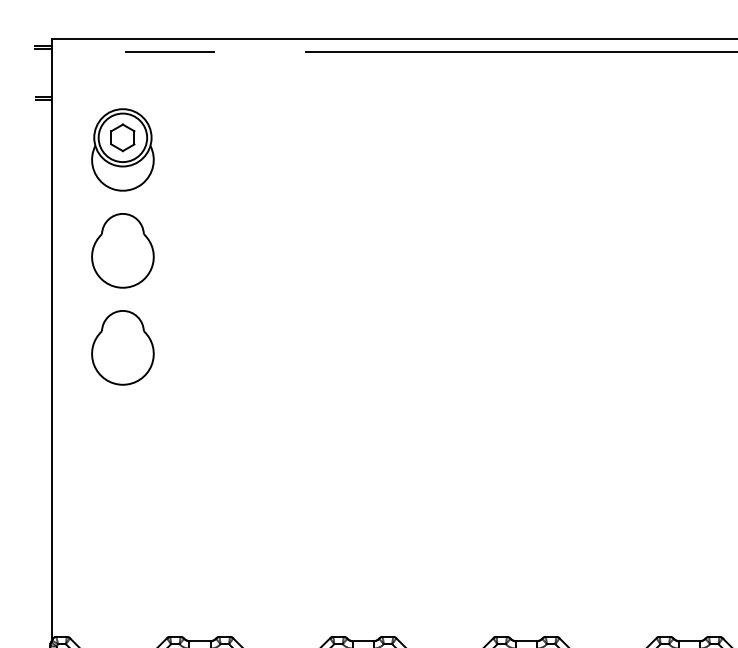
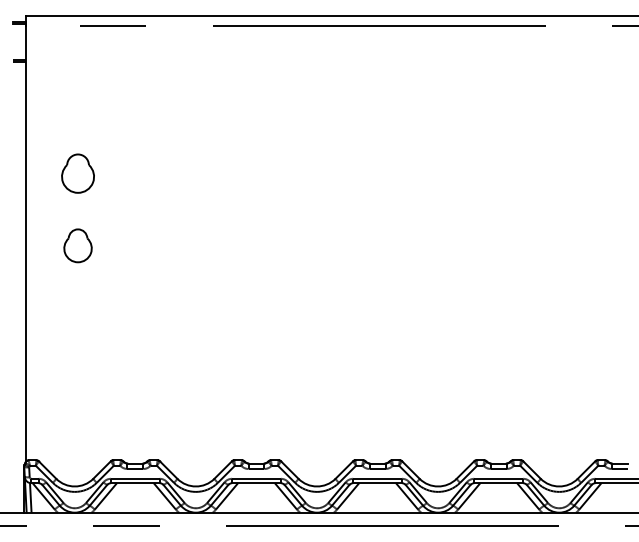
part: (122, 149) -> (77, 98), removed
part: (122, 250) -> (77, 173), size x0.7
part: (122, 347) -> (77, 245), size x0.6

